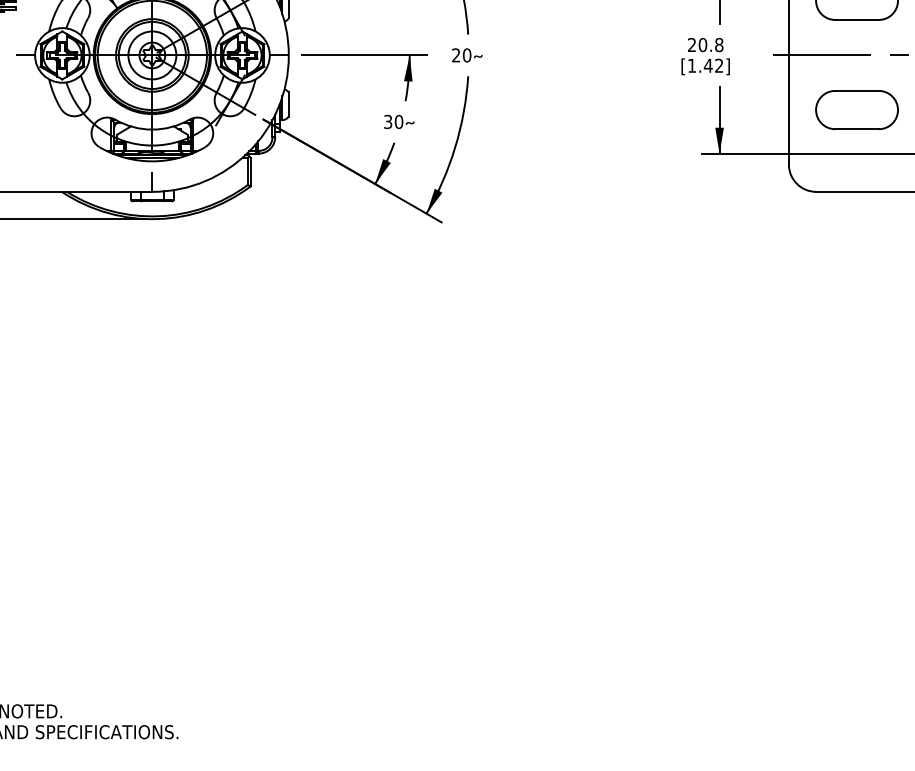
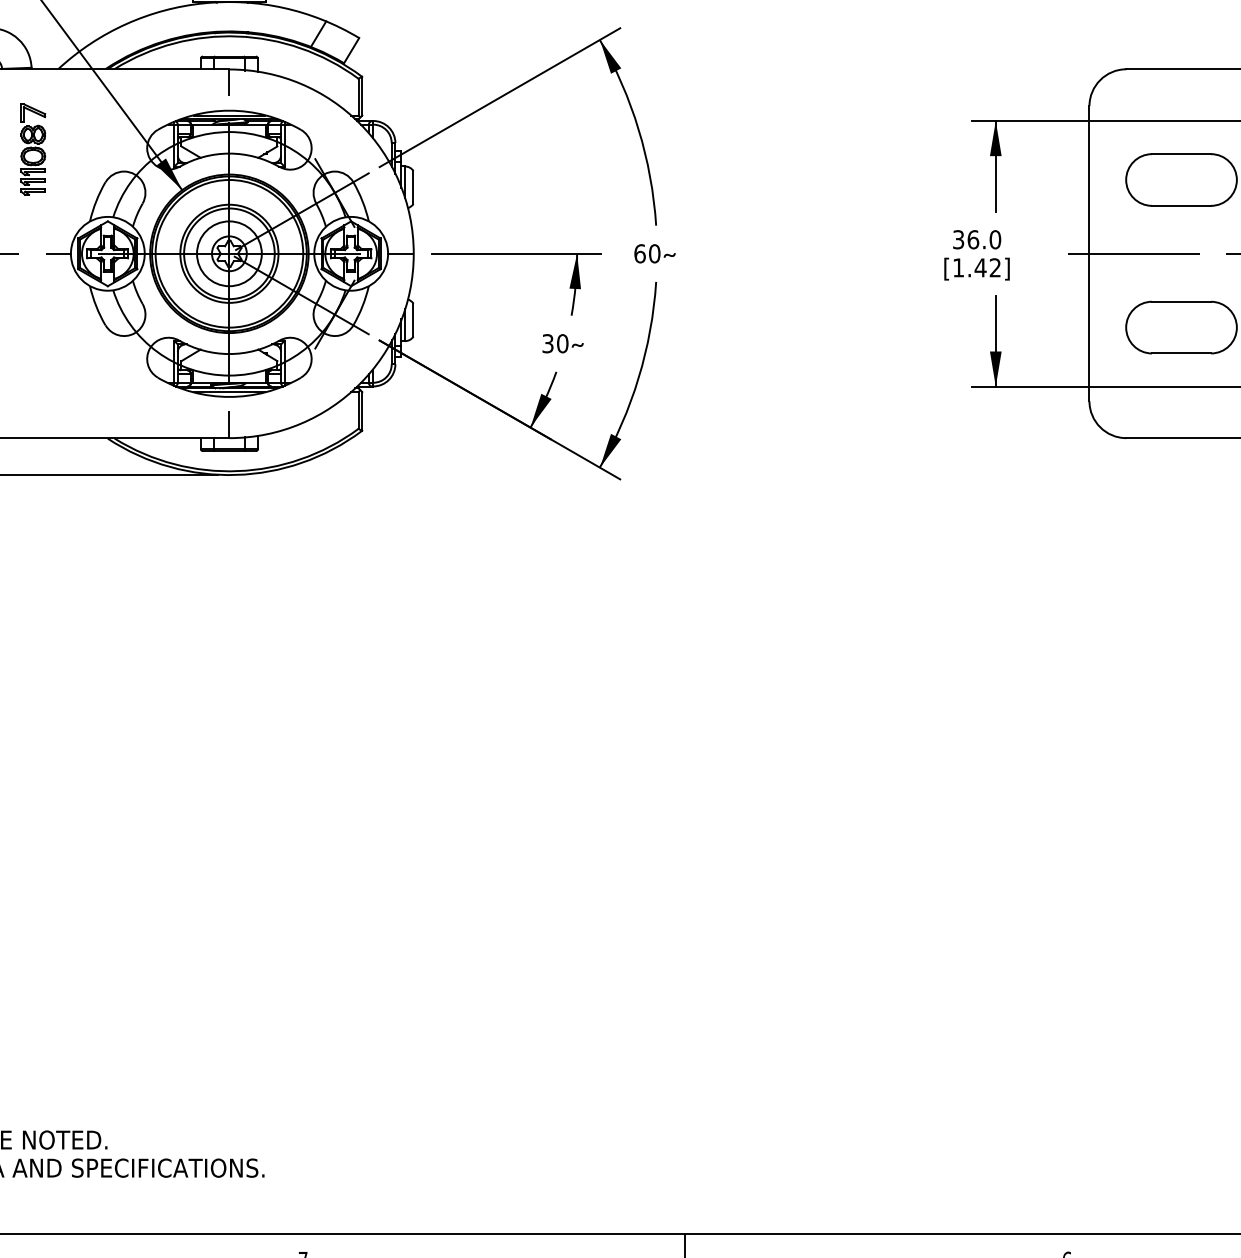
text: (706, 44) -> (977, 239), 20.8 -> 36.0
text: (455, 55) -> (639, 253), 20 -> 60

